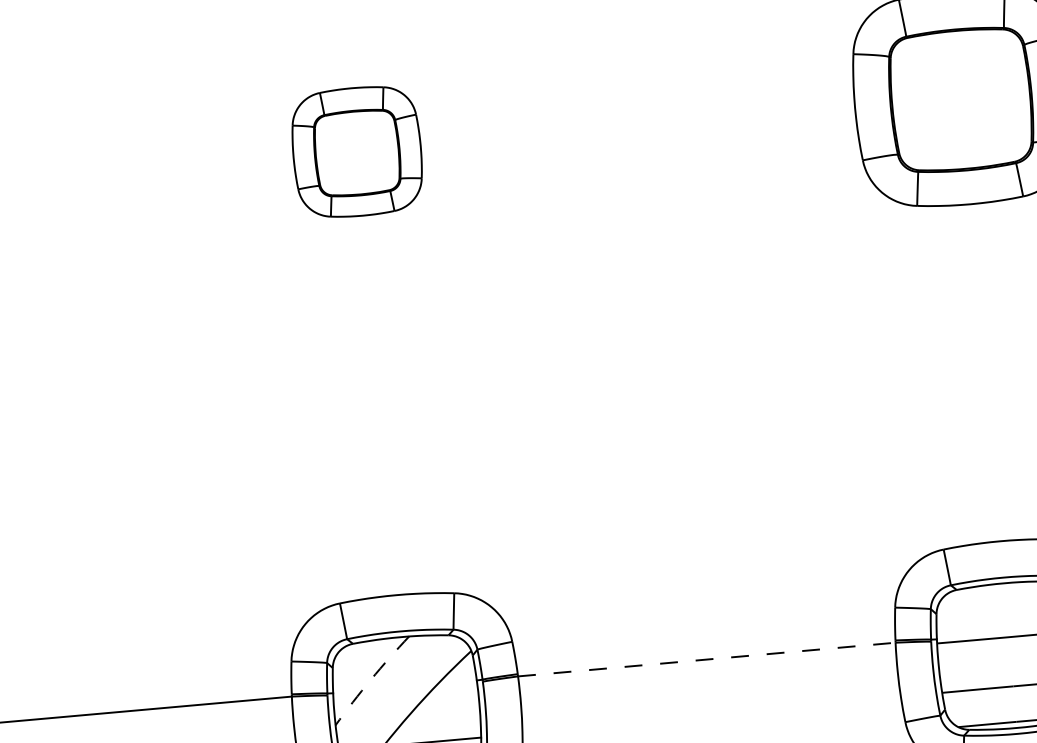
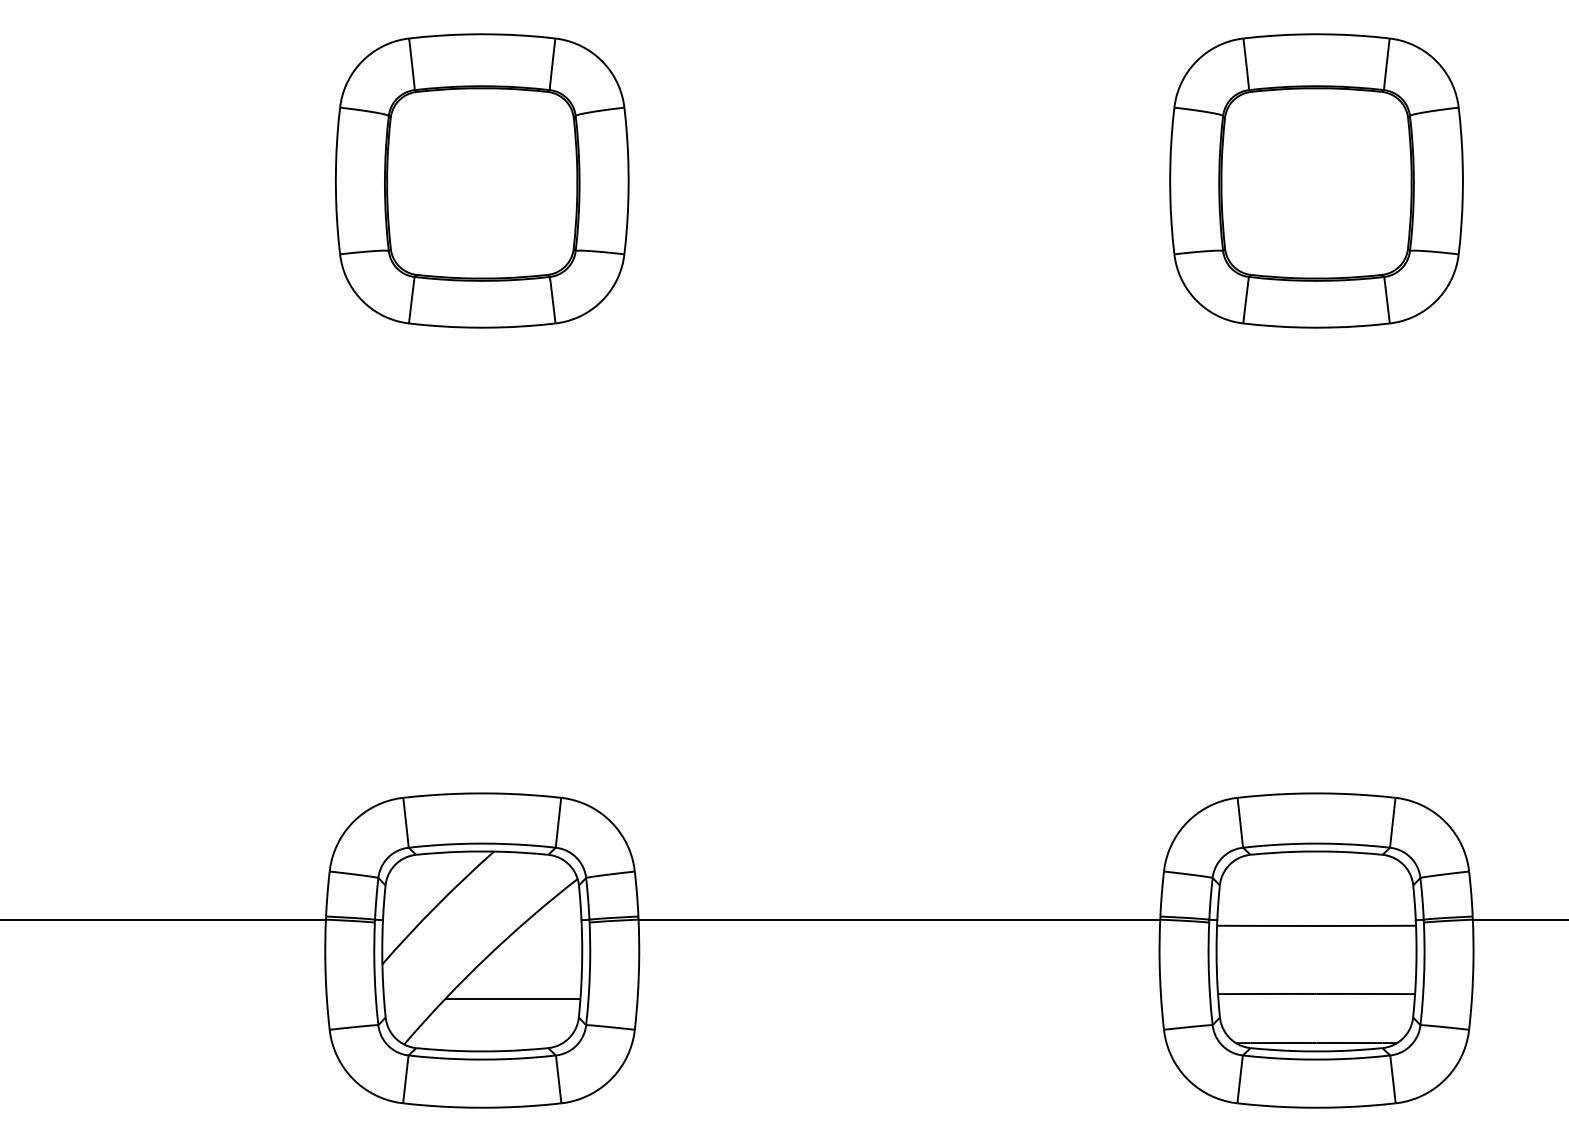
part: (356, 151) -> (481, 180), size x1.67
line: (706, 659) -> (899, 919), dashed -> solid
arc: (371, 679) -> (436, 906), dashed -> solid

